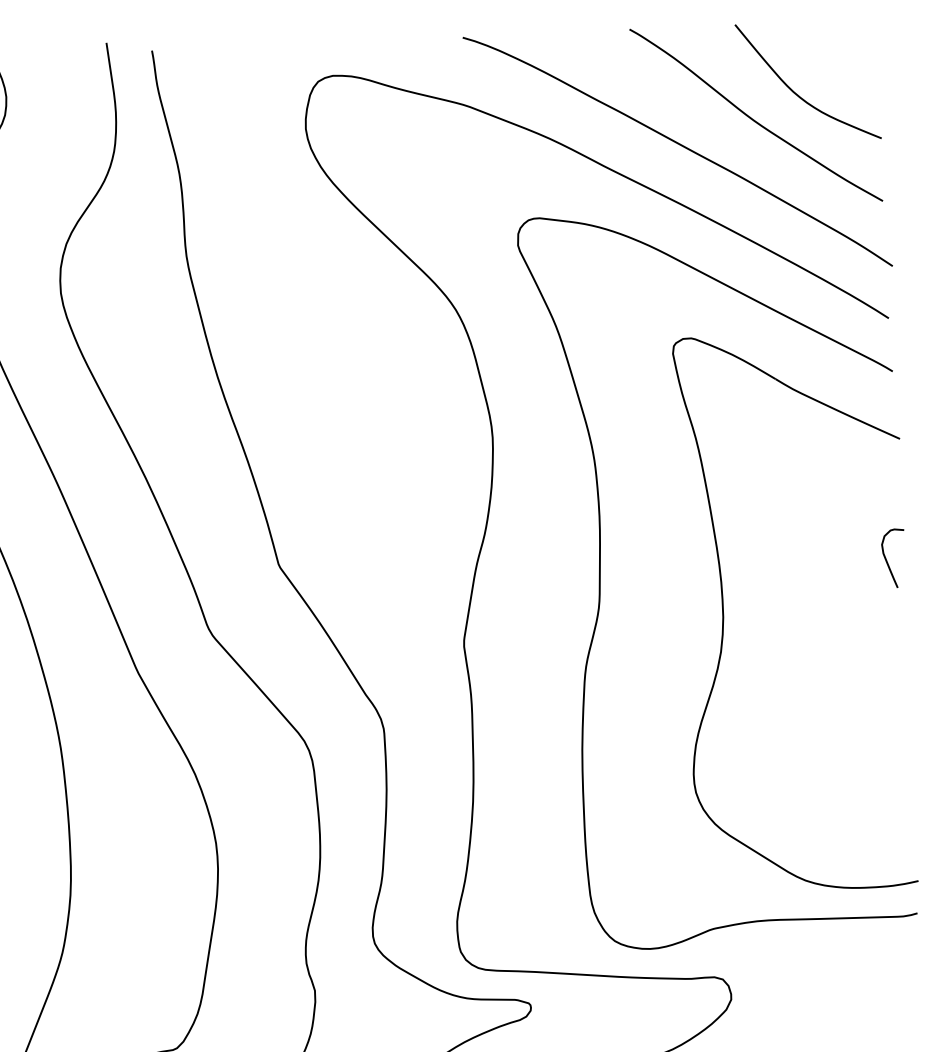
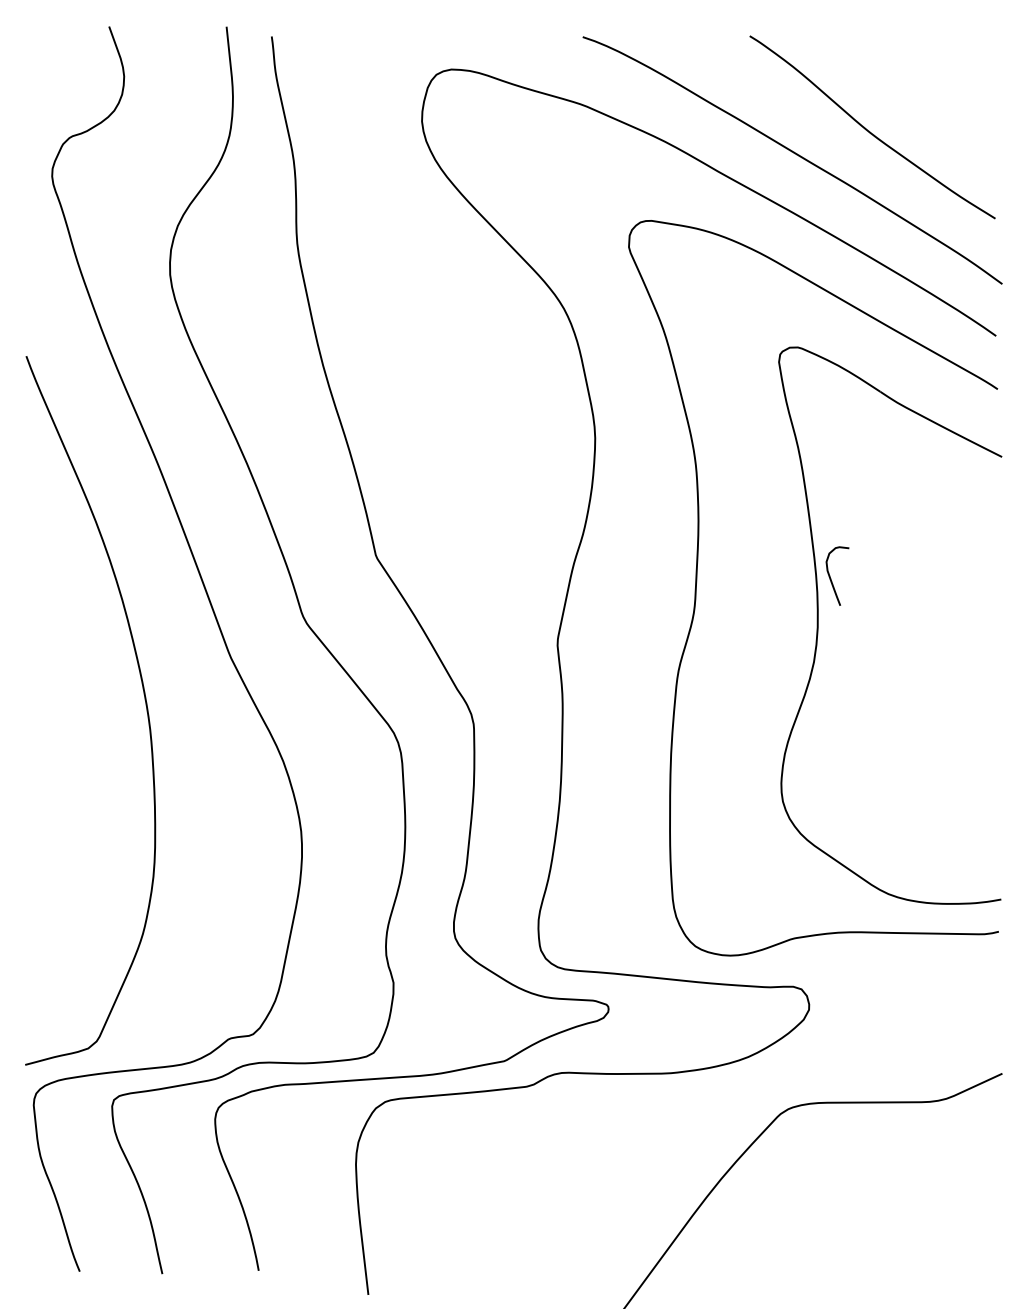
curve: (796, 92) -> (913, 106), removed
curve: (887, 561) -> (831, 578), moved

